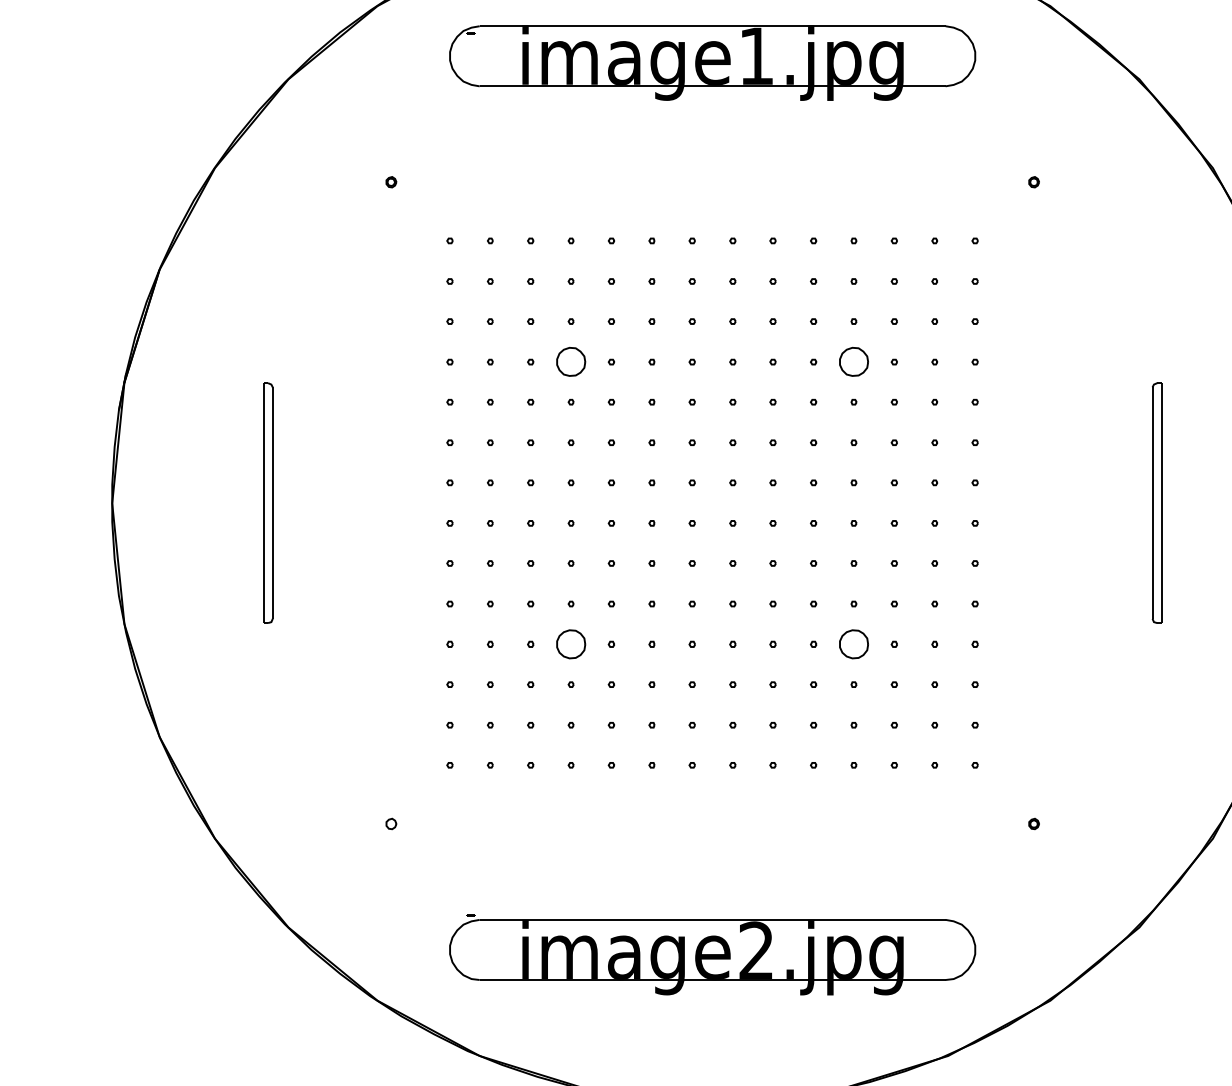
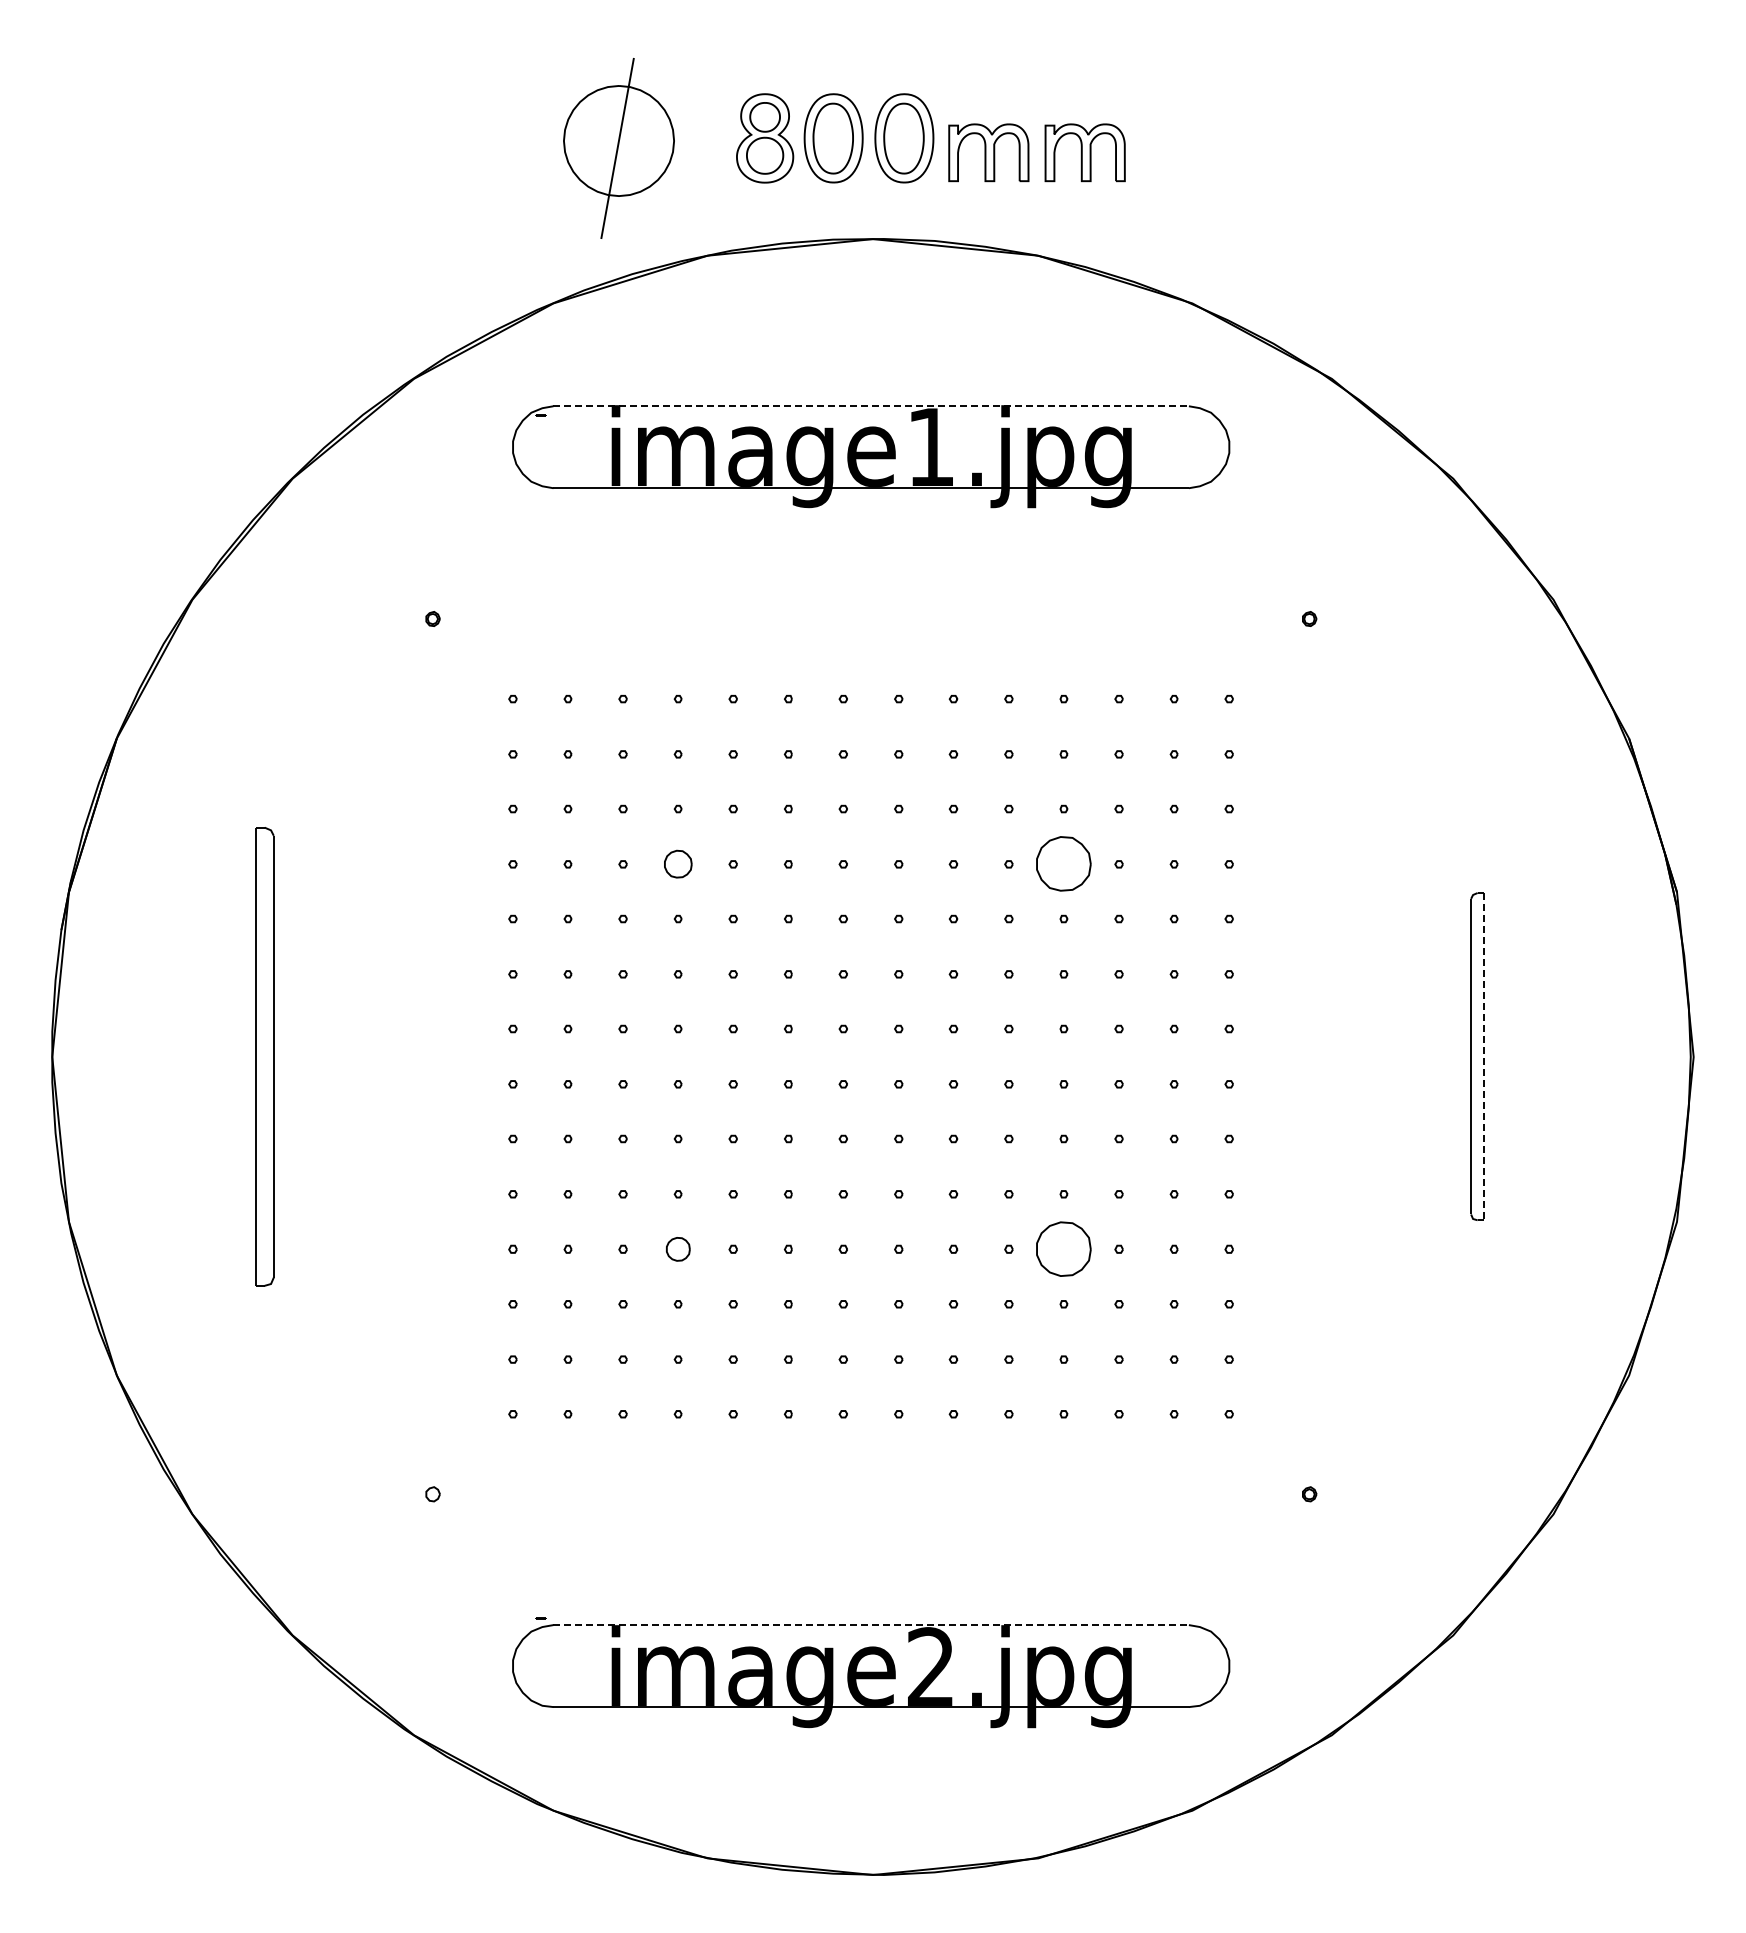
line: (712, 26) -> (871, 406), solid -> dashed
part: (571, 362) -> (678, 864), size x0.7
part: (854, 362) -> (1064, 864), size x1.4
part: (267, 502) -> (264, 1056), size x1.4
line: (1161, 502) -> (1483, 1056), solid -> dashed
part: (571, 644) -> (678, 1249), size x0.6
part: (854, 644) -> (1064, 1249), size x1.4
line: (712, 920) -> (871, 1625), solid -> dashed

